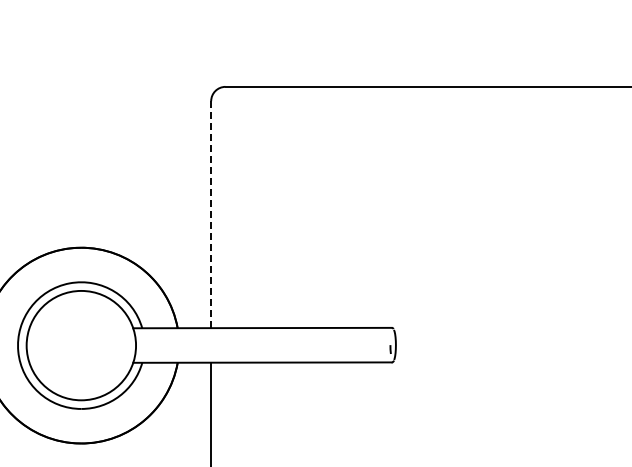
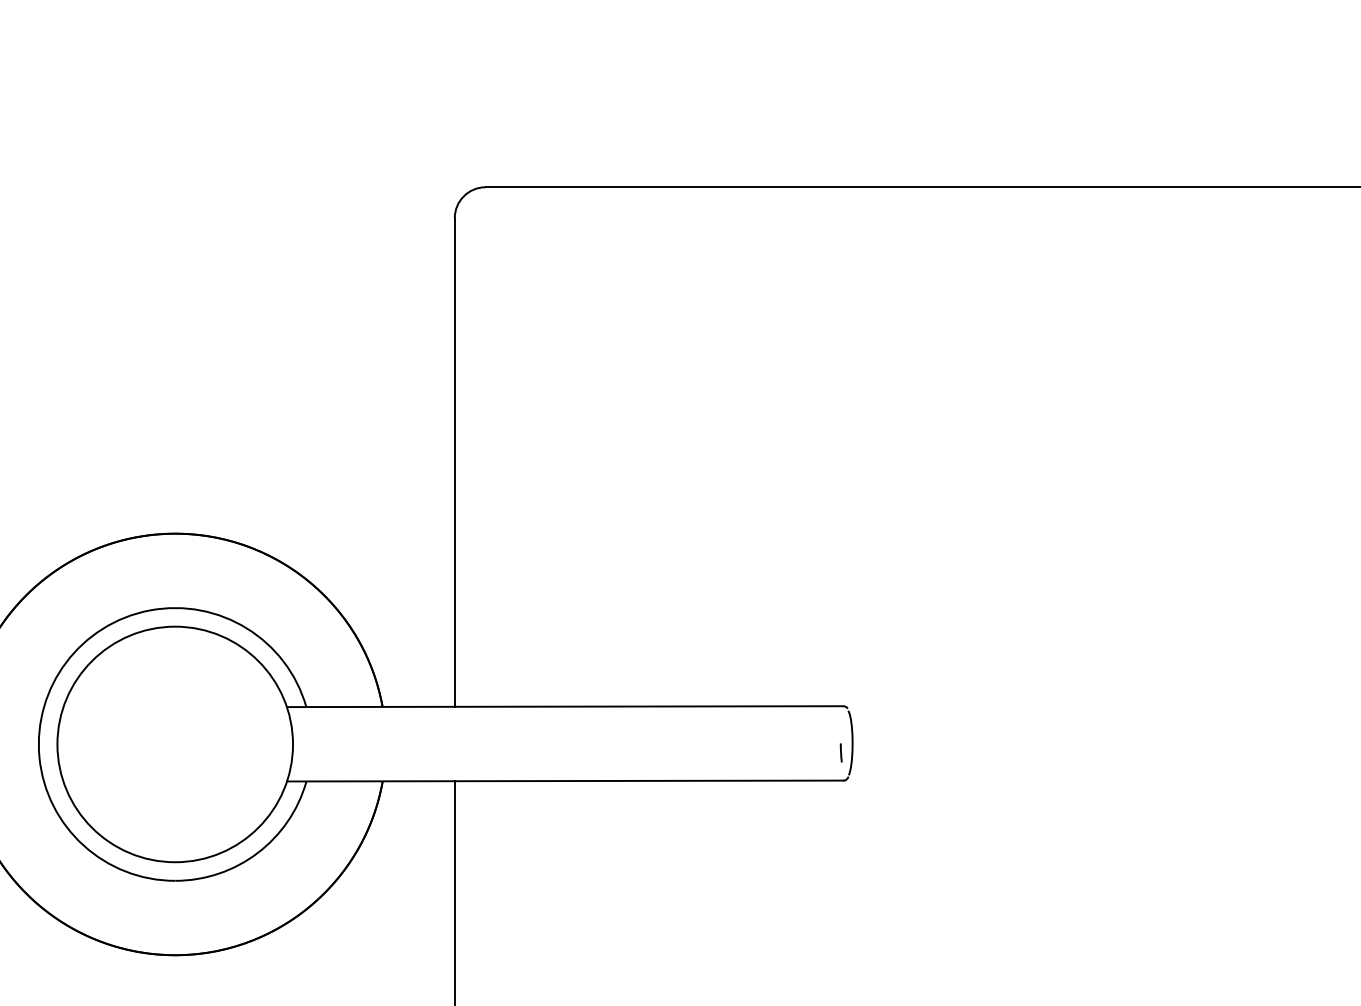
line: (211, 215) -> (455, 464), dashed -> solid

